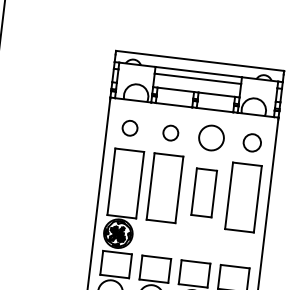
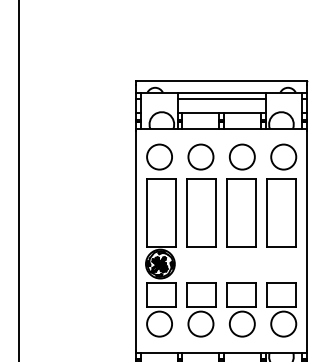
circle: (130, 127) -> (159, 156), size x1.67
circle: (170, 132) -> (200, 156), size x1.67
circle: (252, 142) -> (283, 156), size x1.43
part: (204, 192) -> (241, 212), size x1.43

